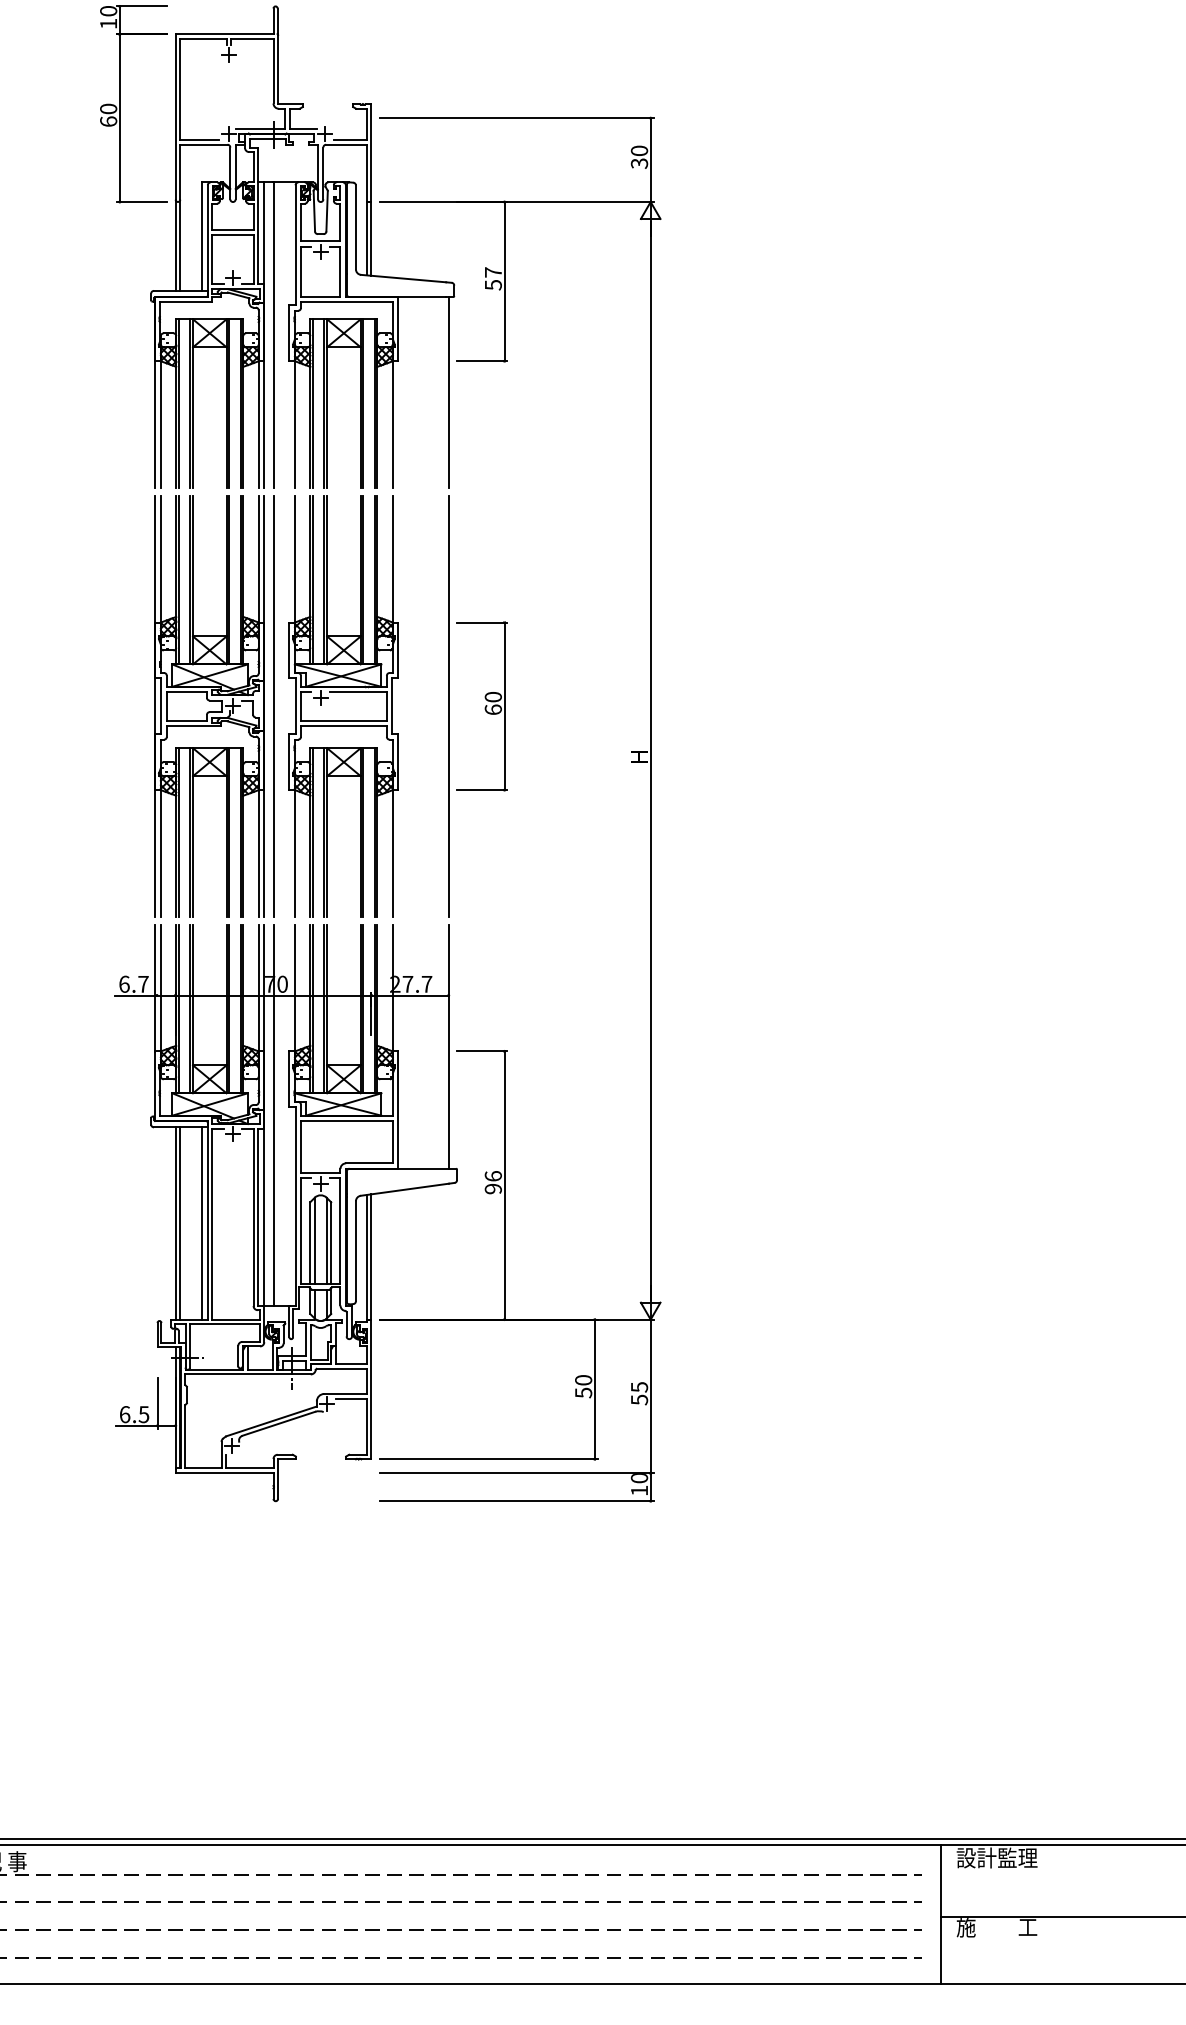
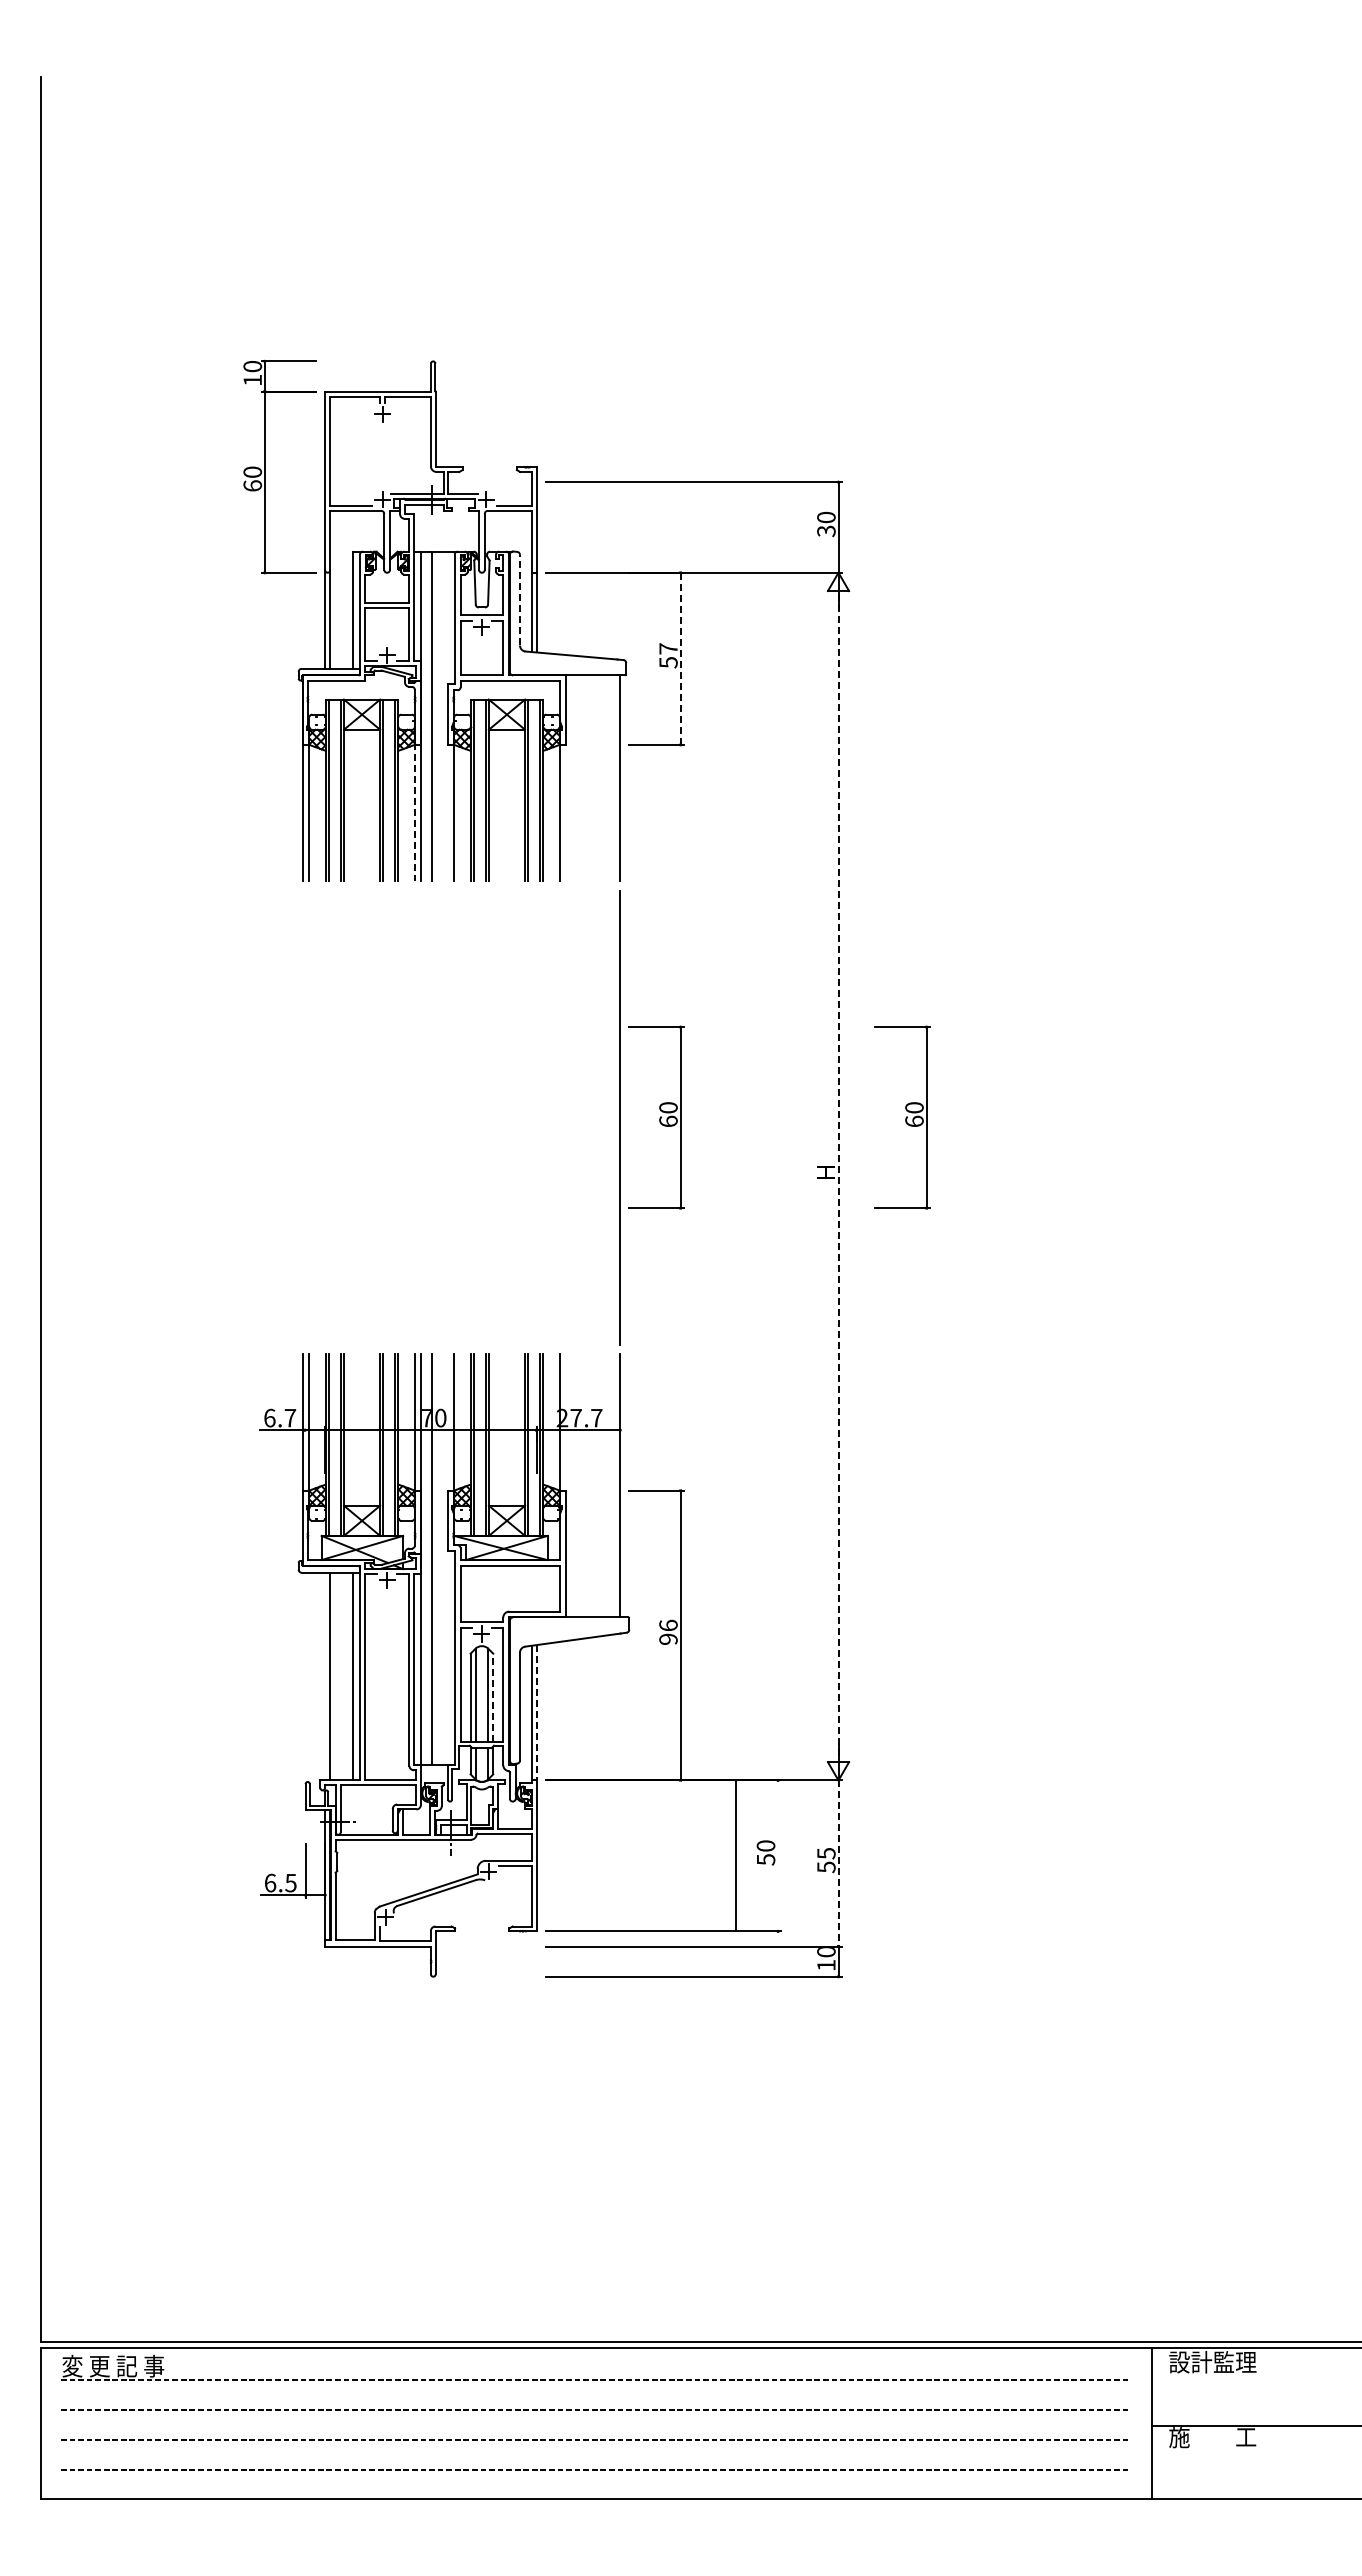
line: (355, 226) -> (519, 599), solid -> dashed
line: (504, 281) -> (680, 658), solid -> dashed
line: (258, 423) -> (414, 812), solid -> dashed
part: (209, 706) -> (361, 1117), removed
line: (274, 706) -> (431, 1117), removed
part: (343, 706) -> (506, 1117), removed
part: (709, 706) -> (902, 1117), added
line: (650, 760) -> (838, 1176), solid -> dashed
line: (175, 1223) -> (325, 1676), removed
line: (331, 1242) -> (493, 1697), solid -> dashed
line: (371, 1256) -> (536, 1712), solid -> dashed
line: (595, 1389) -> (736, 1855), moved
line: (650, 1396) -> (838, 1863), solid -> dashed

